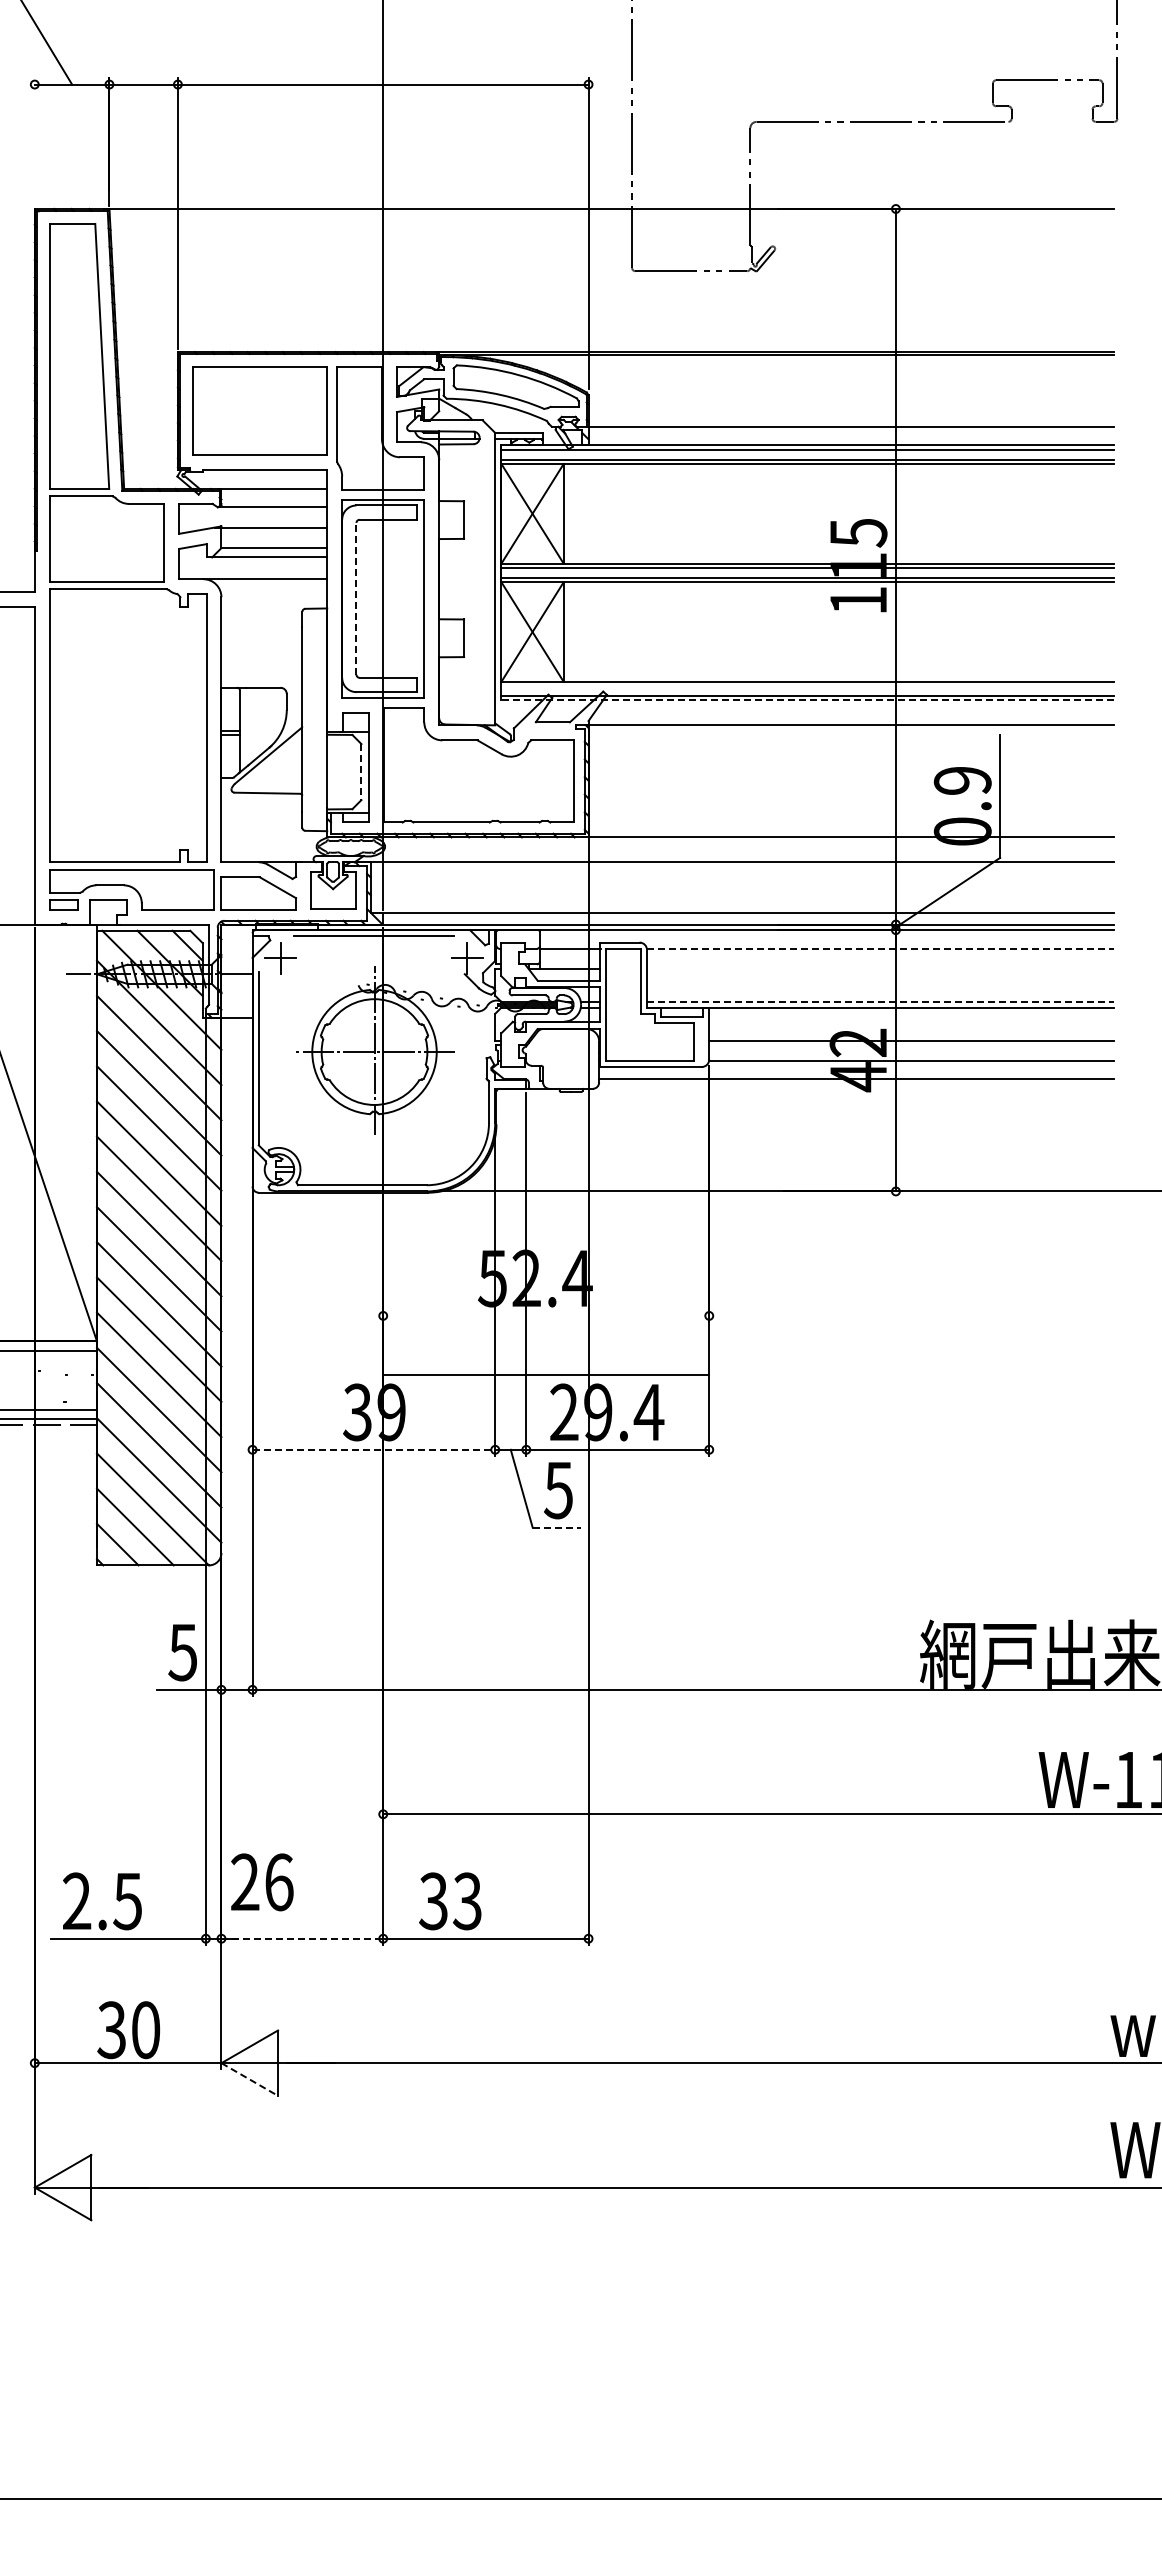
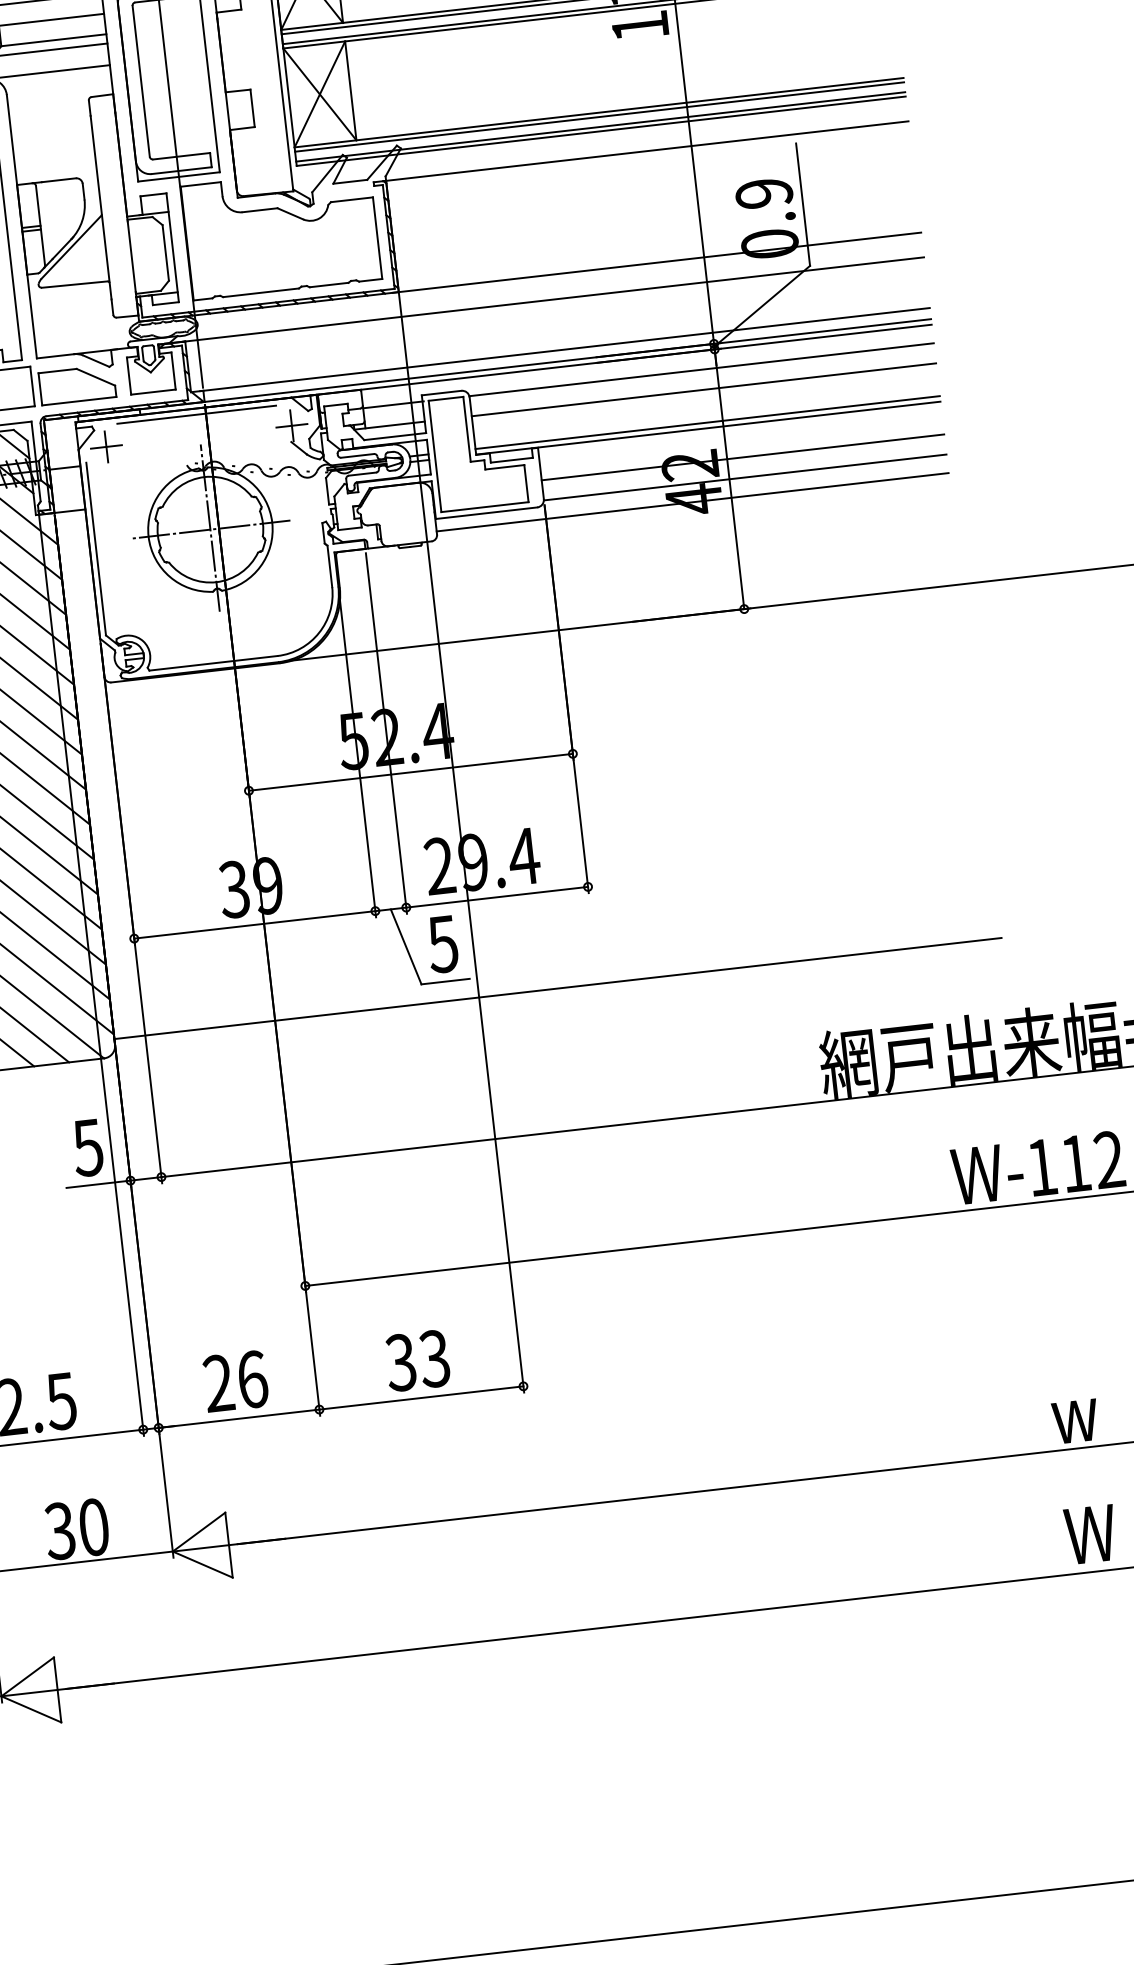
line: (356, 598) -> (141, 81), dashed -> solid
line: (807, 686) -> (599, 117), added
line: (807, 700) -> (600, 131), dashed -> solid
line: (361, 772) -> (165, 253), dashed -> solid
line: (880, 948) -> (701, 369), dashed -> solid
line: (880, 969) -> (703, 390), added
line: (880, 1002) -> (707, 423), dashed -> solid
line: (546, 1374) -> (411, 771), moved
line: (374, 1449) -> (255, 924), dashed -> solid
line: (557, 1527) -> (446, 981), dashed -> solid
line: (667, 1547) -> (557, 988), added
text: (262, 1882) -> (236, 1381), moved
text: (450, 1901) -> (417, 1360), moved
line: (302, 1938) -> (239, 1418), dashed -> solid
line: (249, 2079) -> (202, 1564), dashed -> solid

